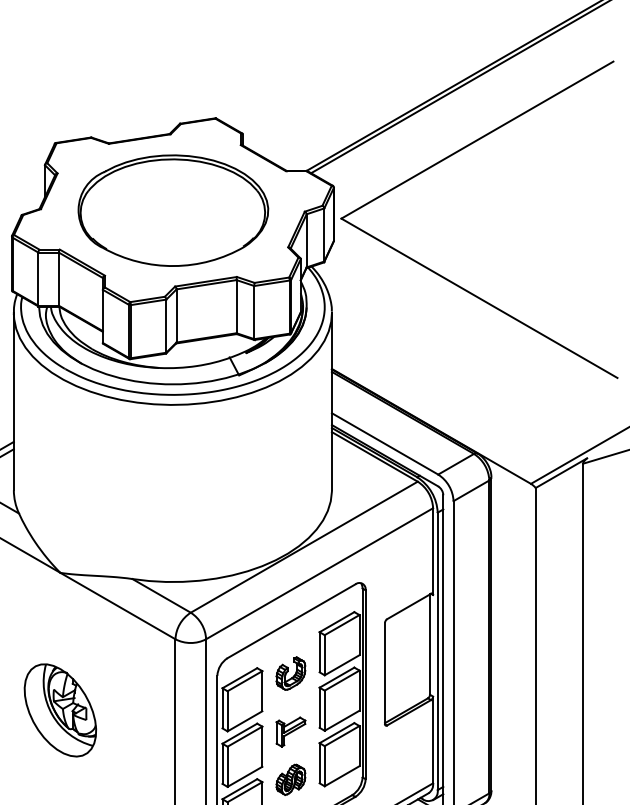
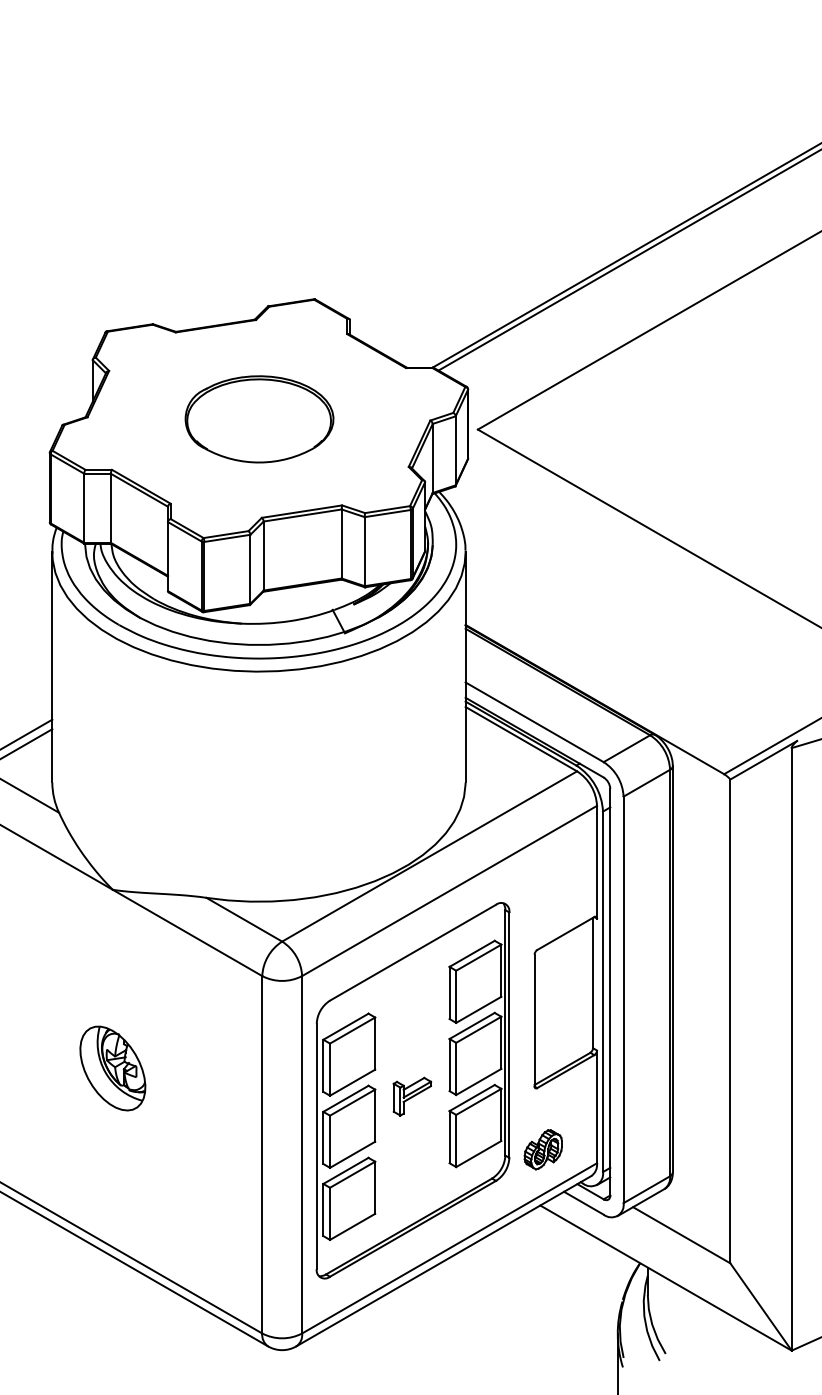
part: (173, 210) -> (259, 419), size x0.6
part: (290, 673) -> (411, 1020), removed
part: (60, 710) -> (112, 1068), size x0.7
part: (290, 779) -> (542, 1149), moved

